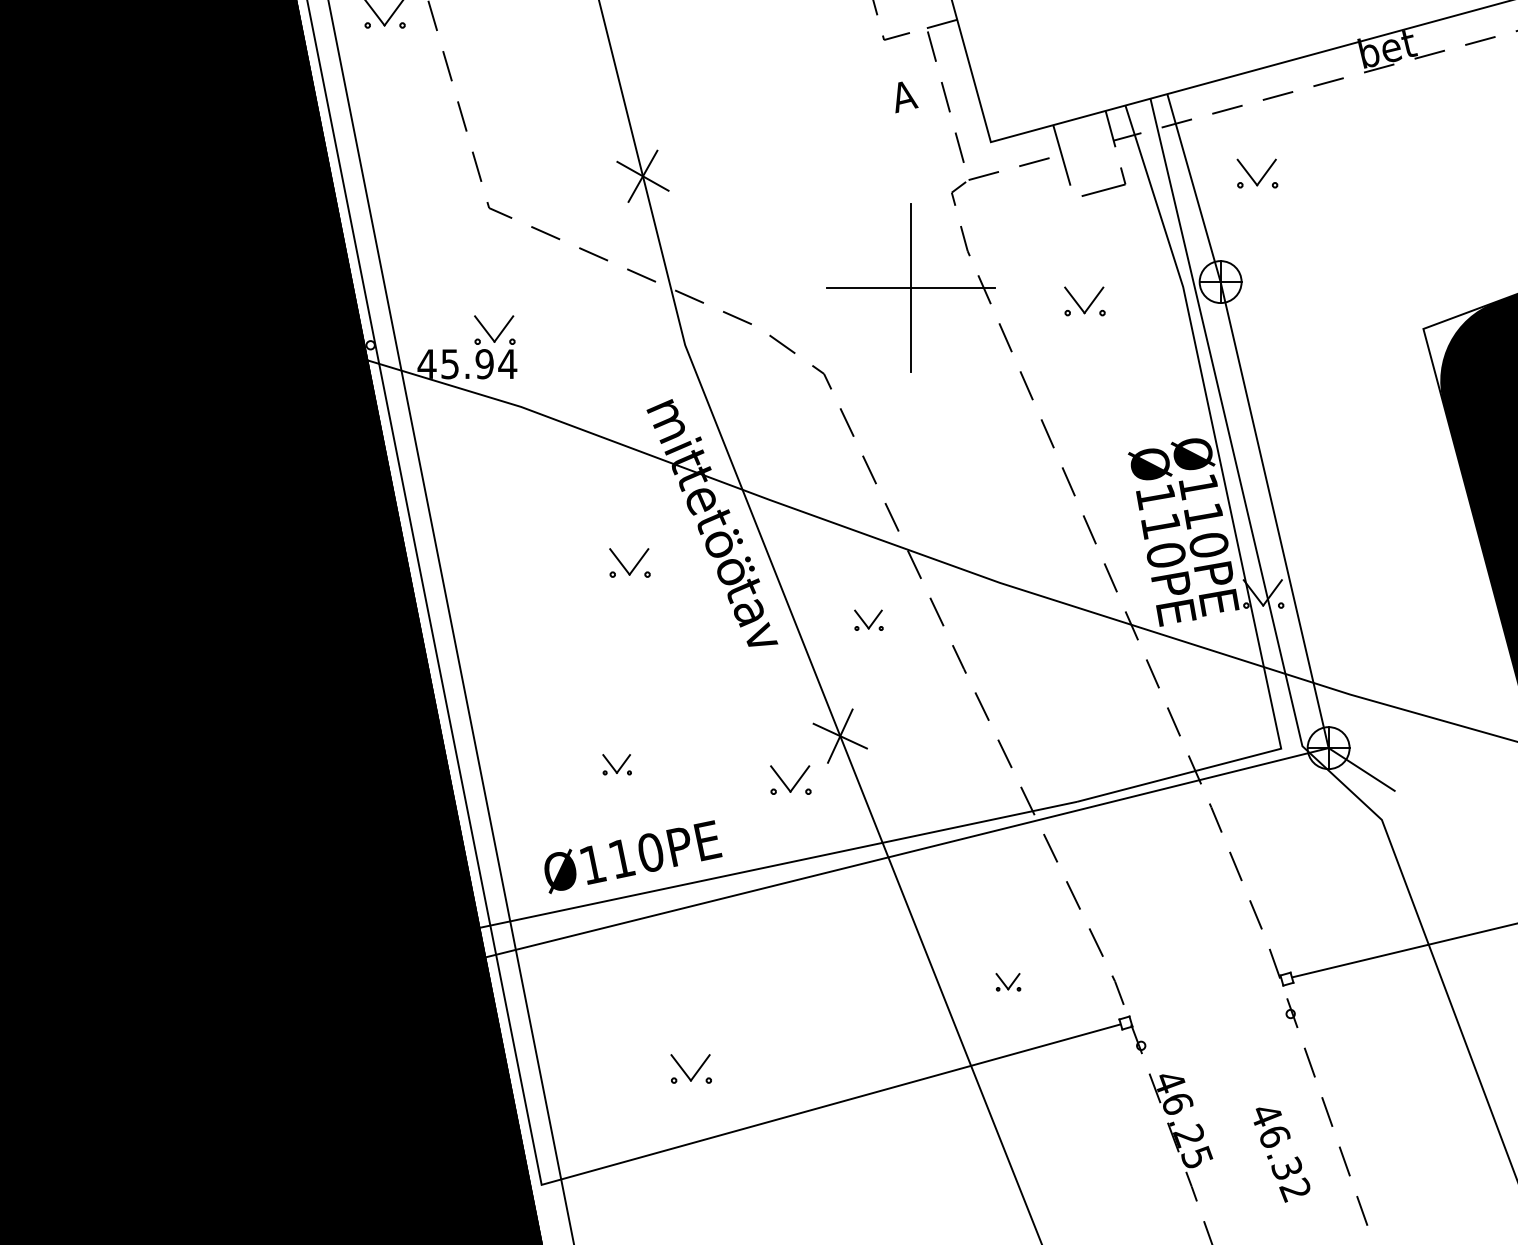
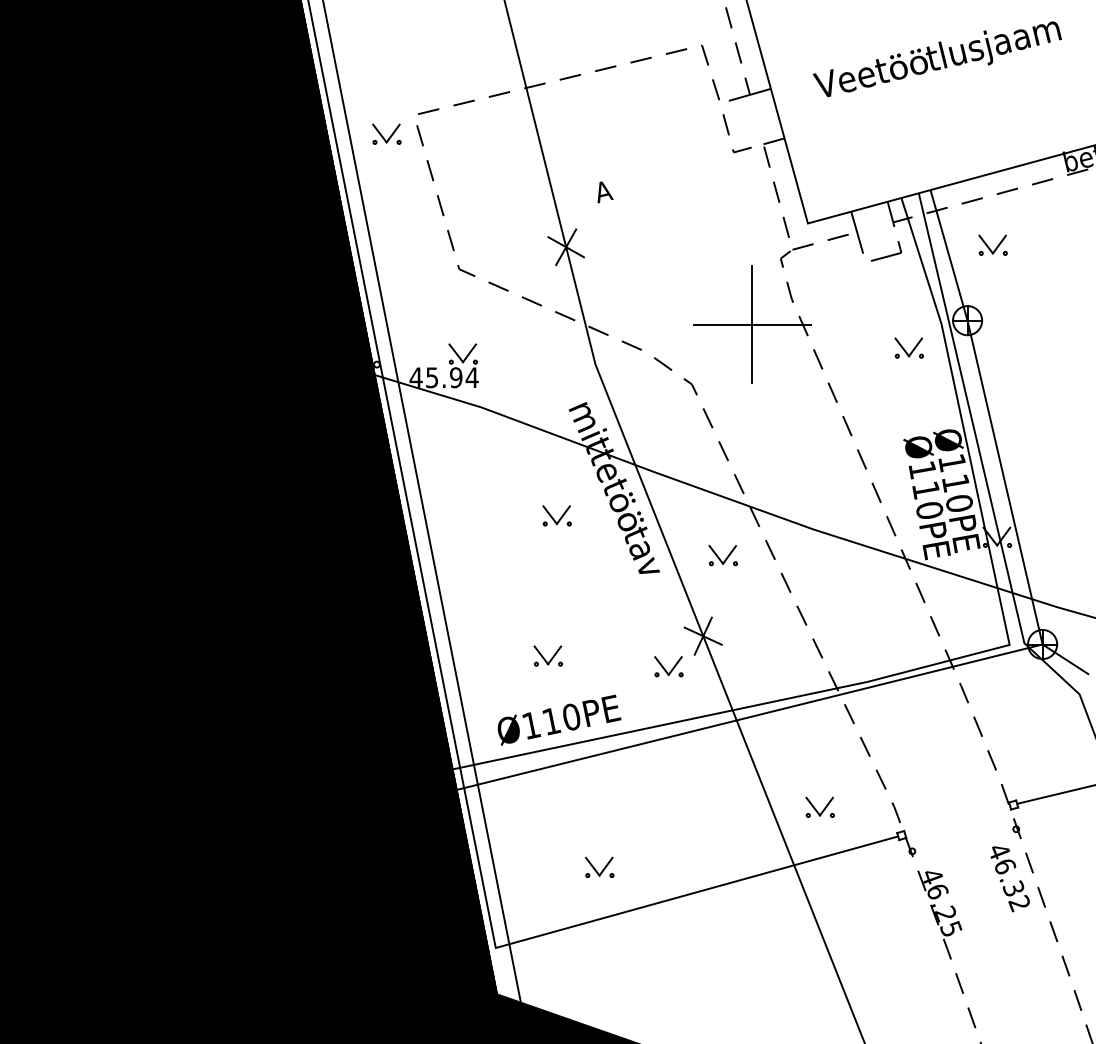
text: (906, 97) -> (605, 192), moved
part: (1083, 300) -> (908, 347), moved
part: (867, 620) -> (722, 555), size x1.43
part: (616, 763) -> (547, 655), size x1.43
part: (1007, 981) -> (819, 806), size x1.67
text: (1280, 1155) -> (1009, 879), moved

